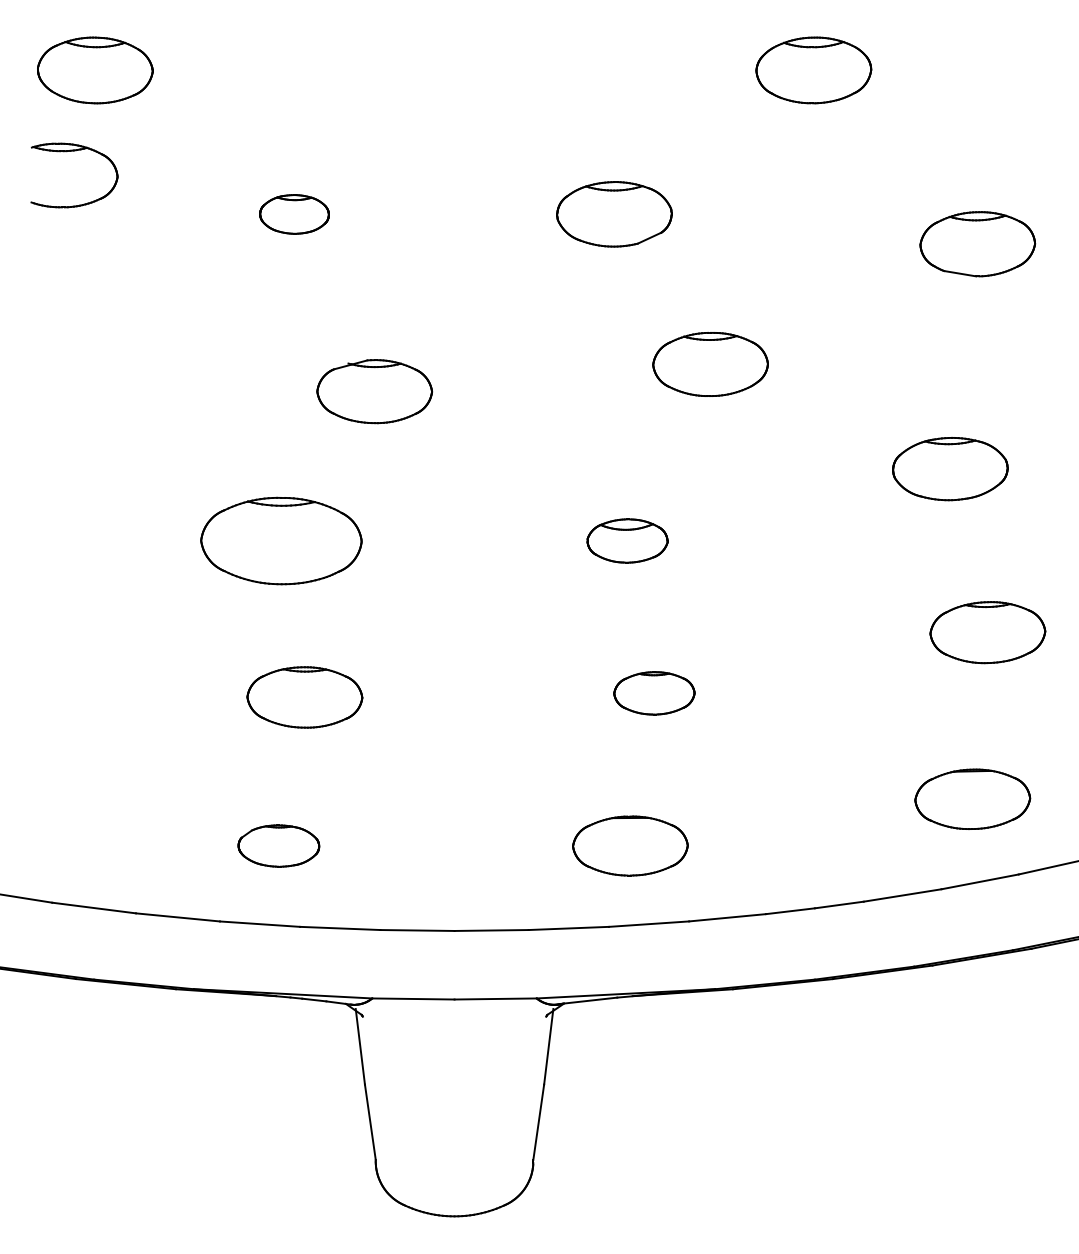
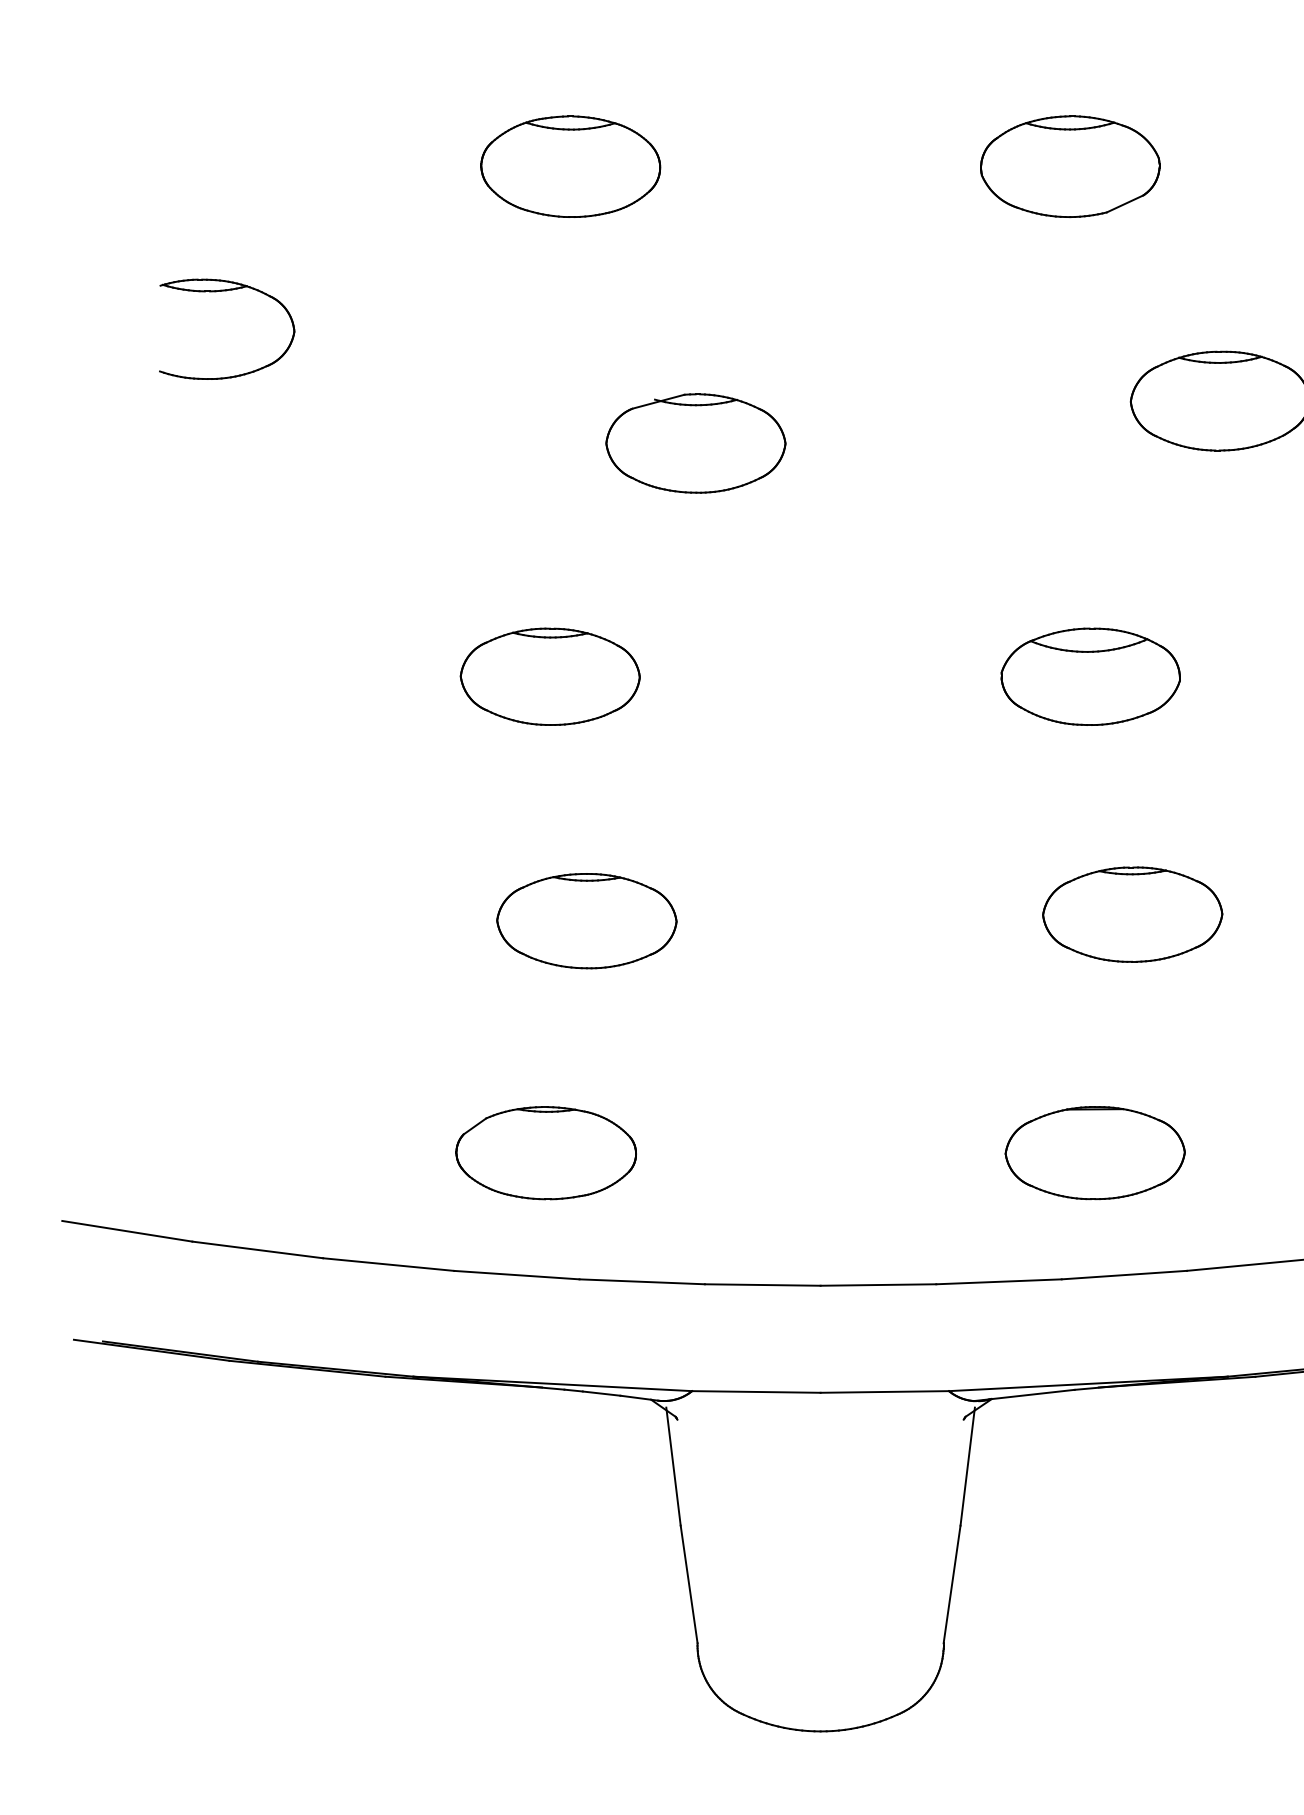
part: (74, 151) -> (227, 291), moved
part: (294, 214) -> (570, 166), size x1.67
part: (281, 540) -> (550, 675), size x0.71
part: (627, 540) -> (1090, 675), size x1.43
part: (654, 693) -> (1132, 914), size x1.43
part: (278, 845) -> (545, 1152), size x1.43

